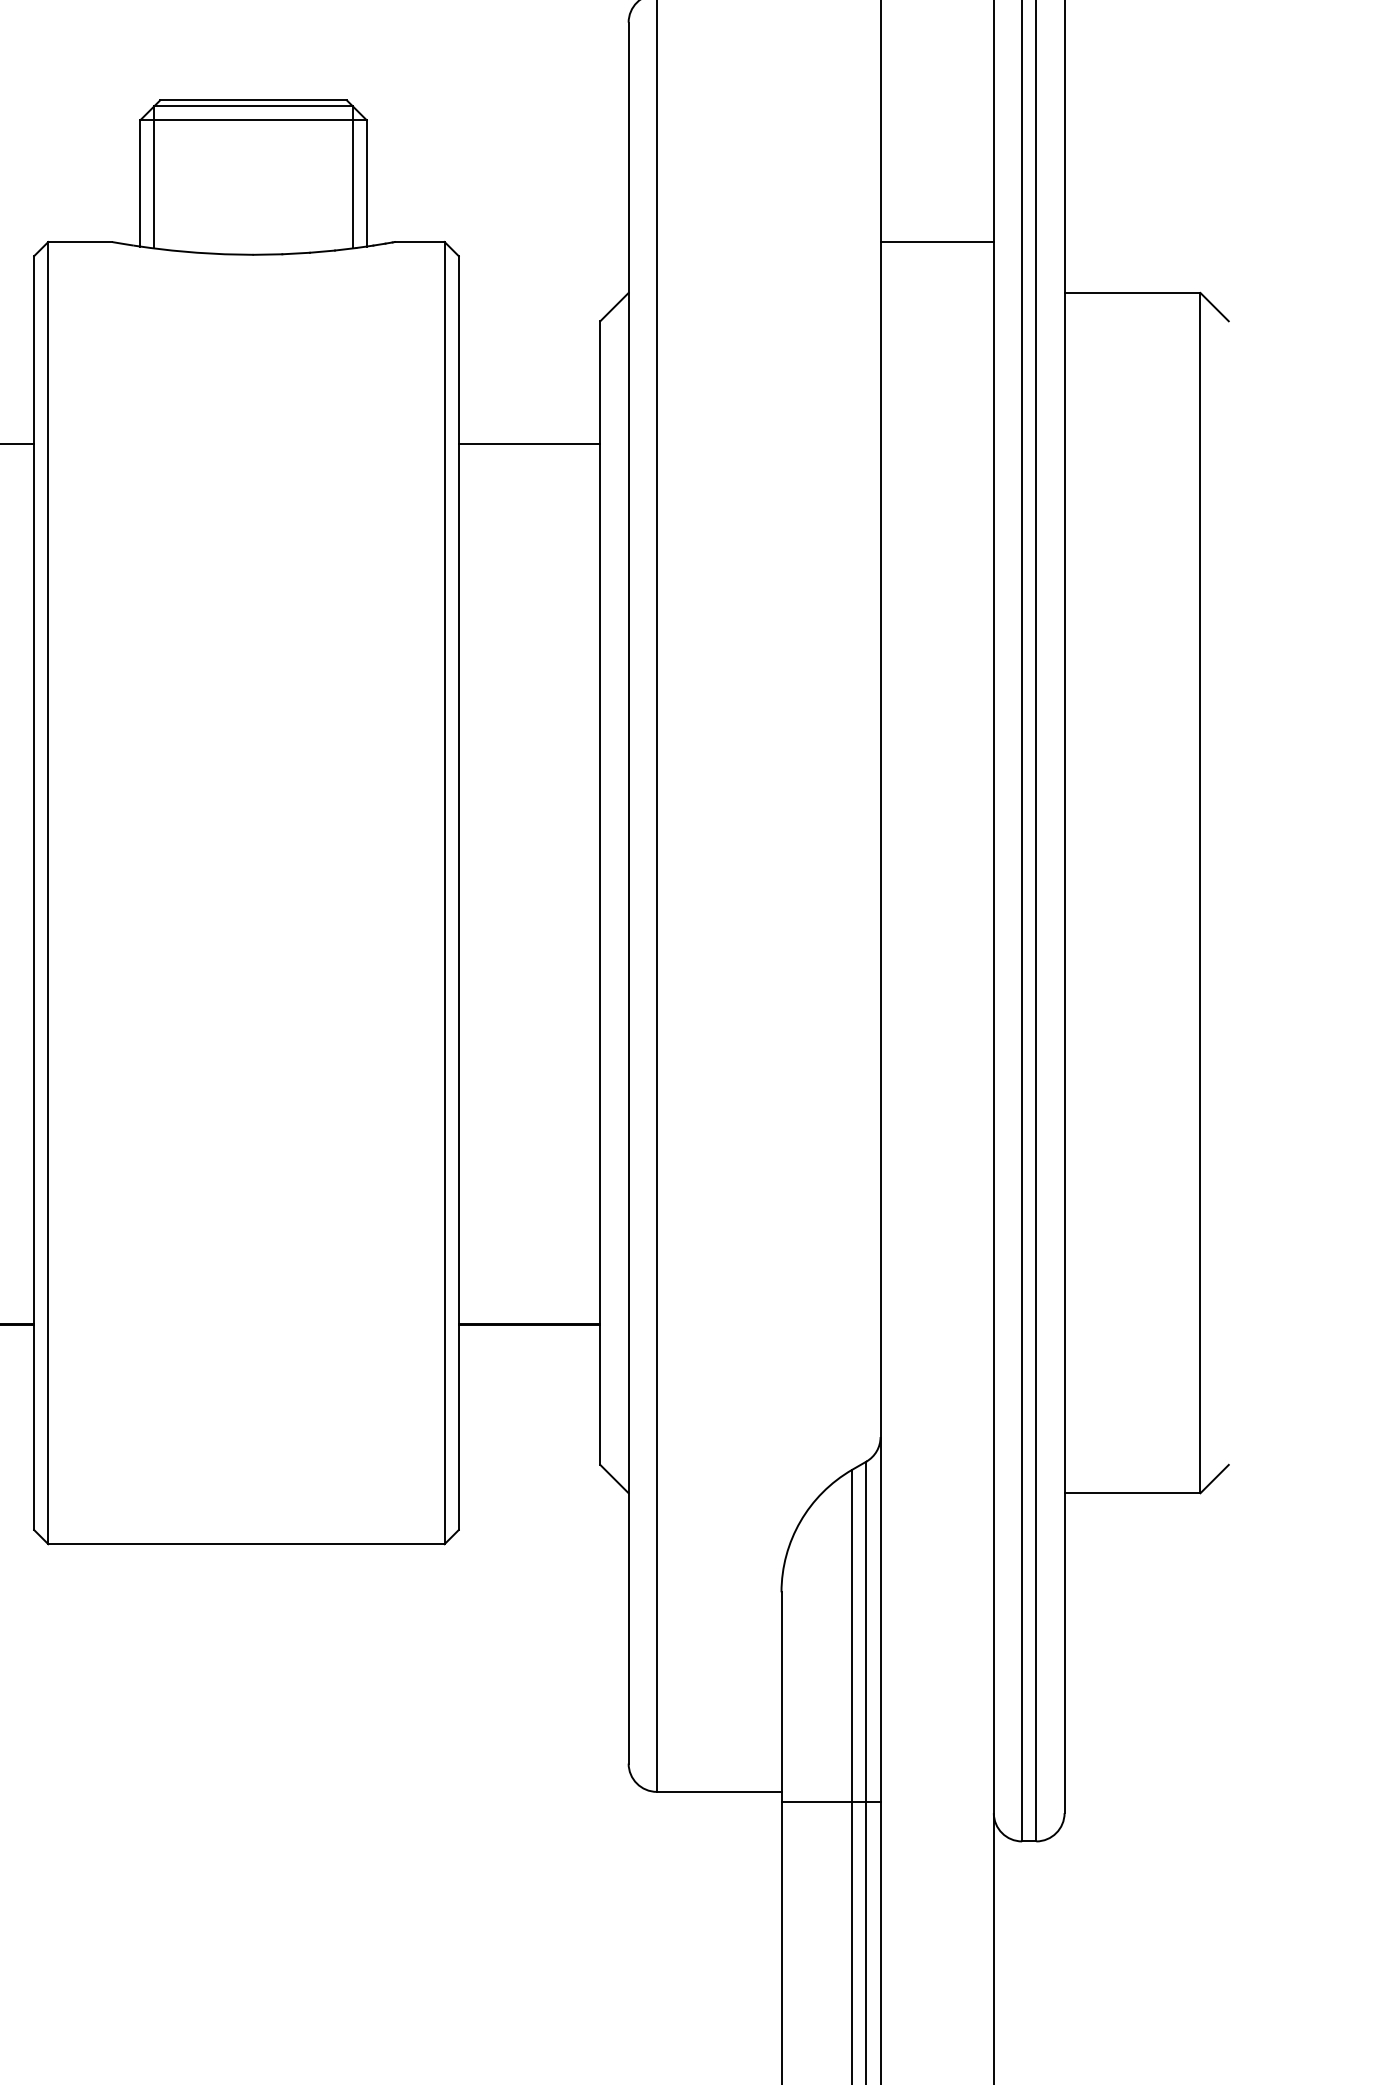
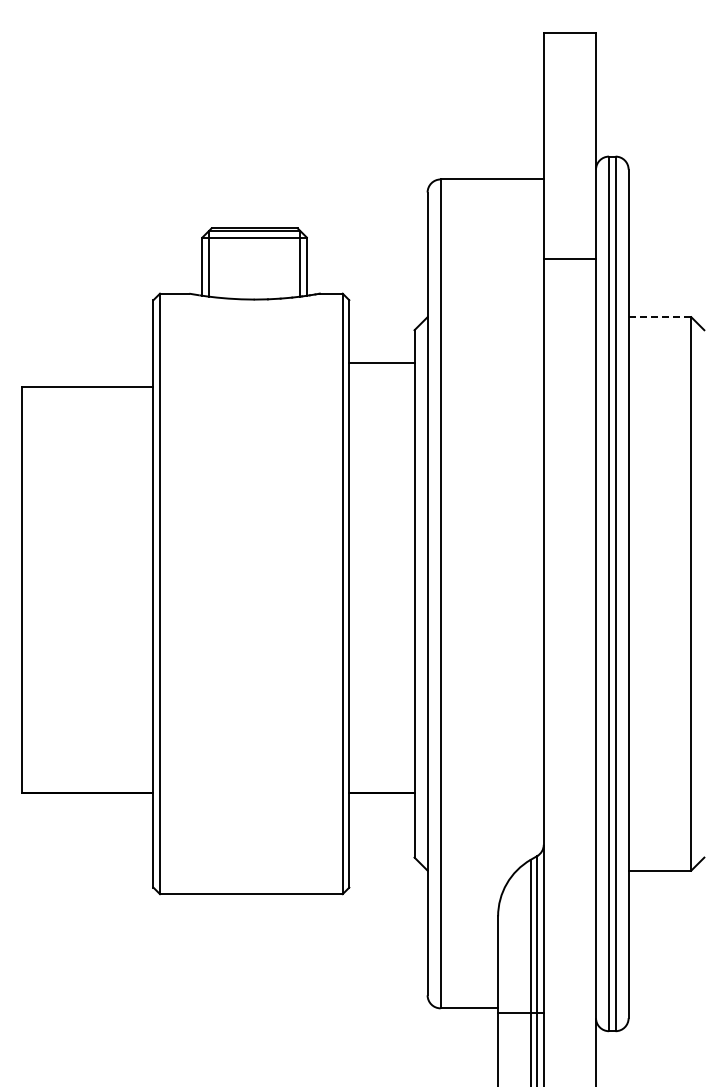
line: (936, 241) -> (569, 258), moved
line: (1133, 293) -> (660, 317), solid -> dashed
line: (528, 443) -> (381, 362), moved

